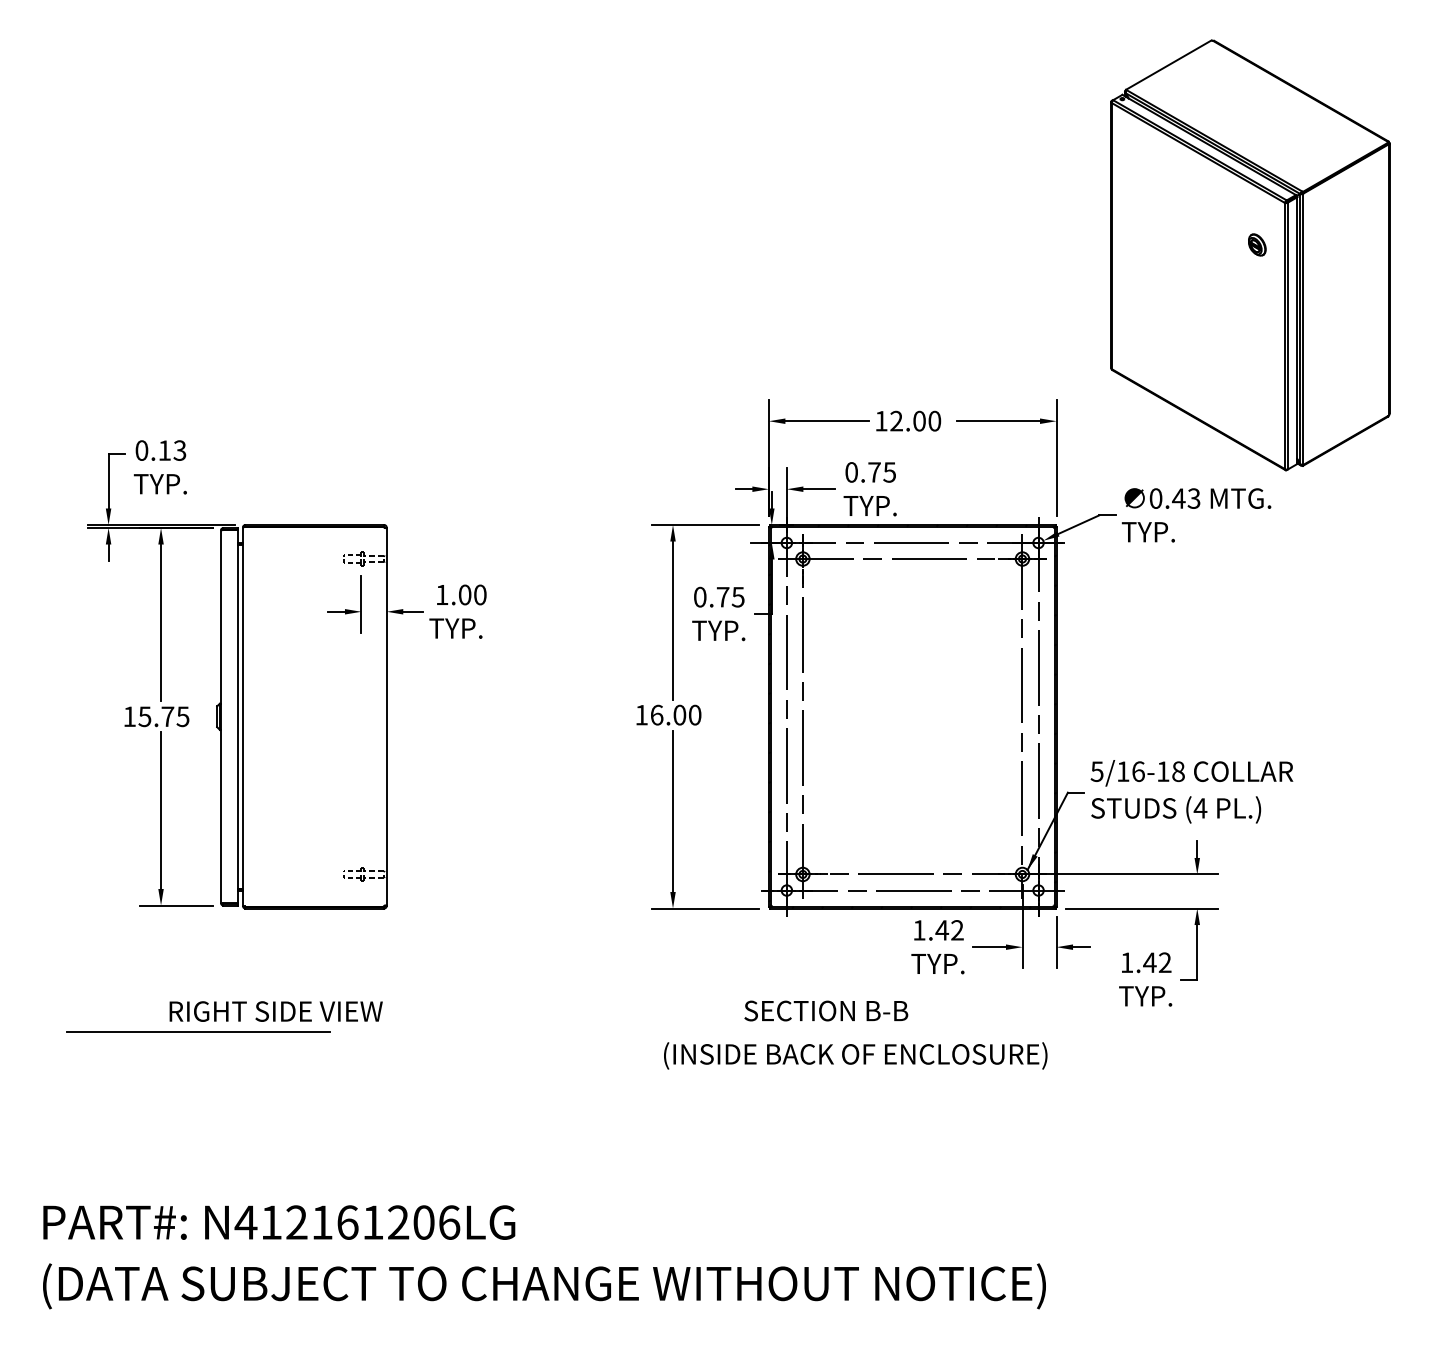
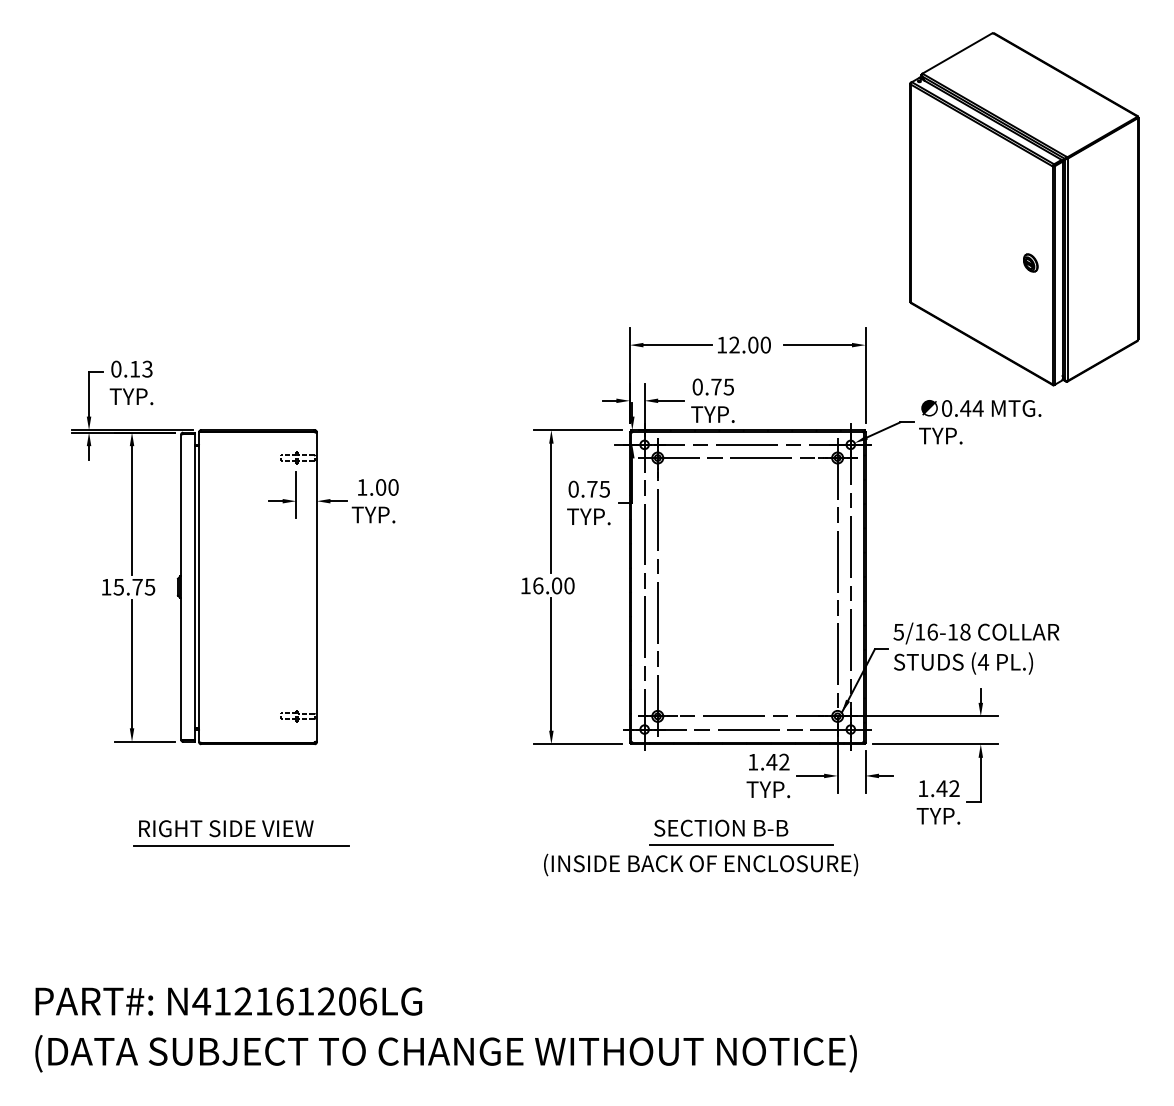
part: (1257, 244) -> (1030, 262), moved
text: (1193, 498) -> (977, 408), 0.43 -> 0.44
text: (826, 1010) -> (721, 827), moved
line: (198, 1031) -> (241, 845), moved
line: (905, 1031) -> (741, 845), added

